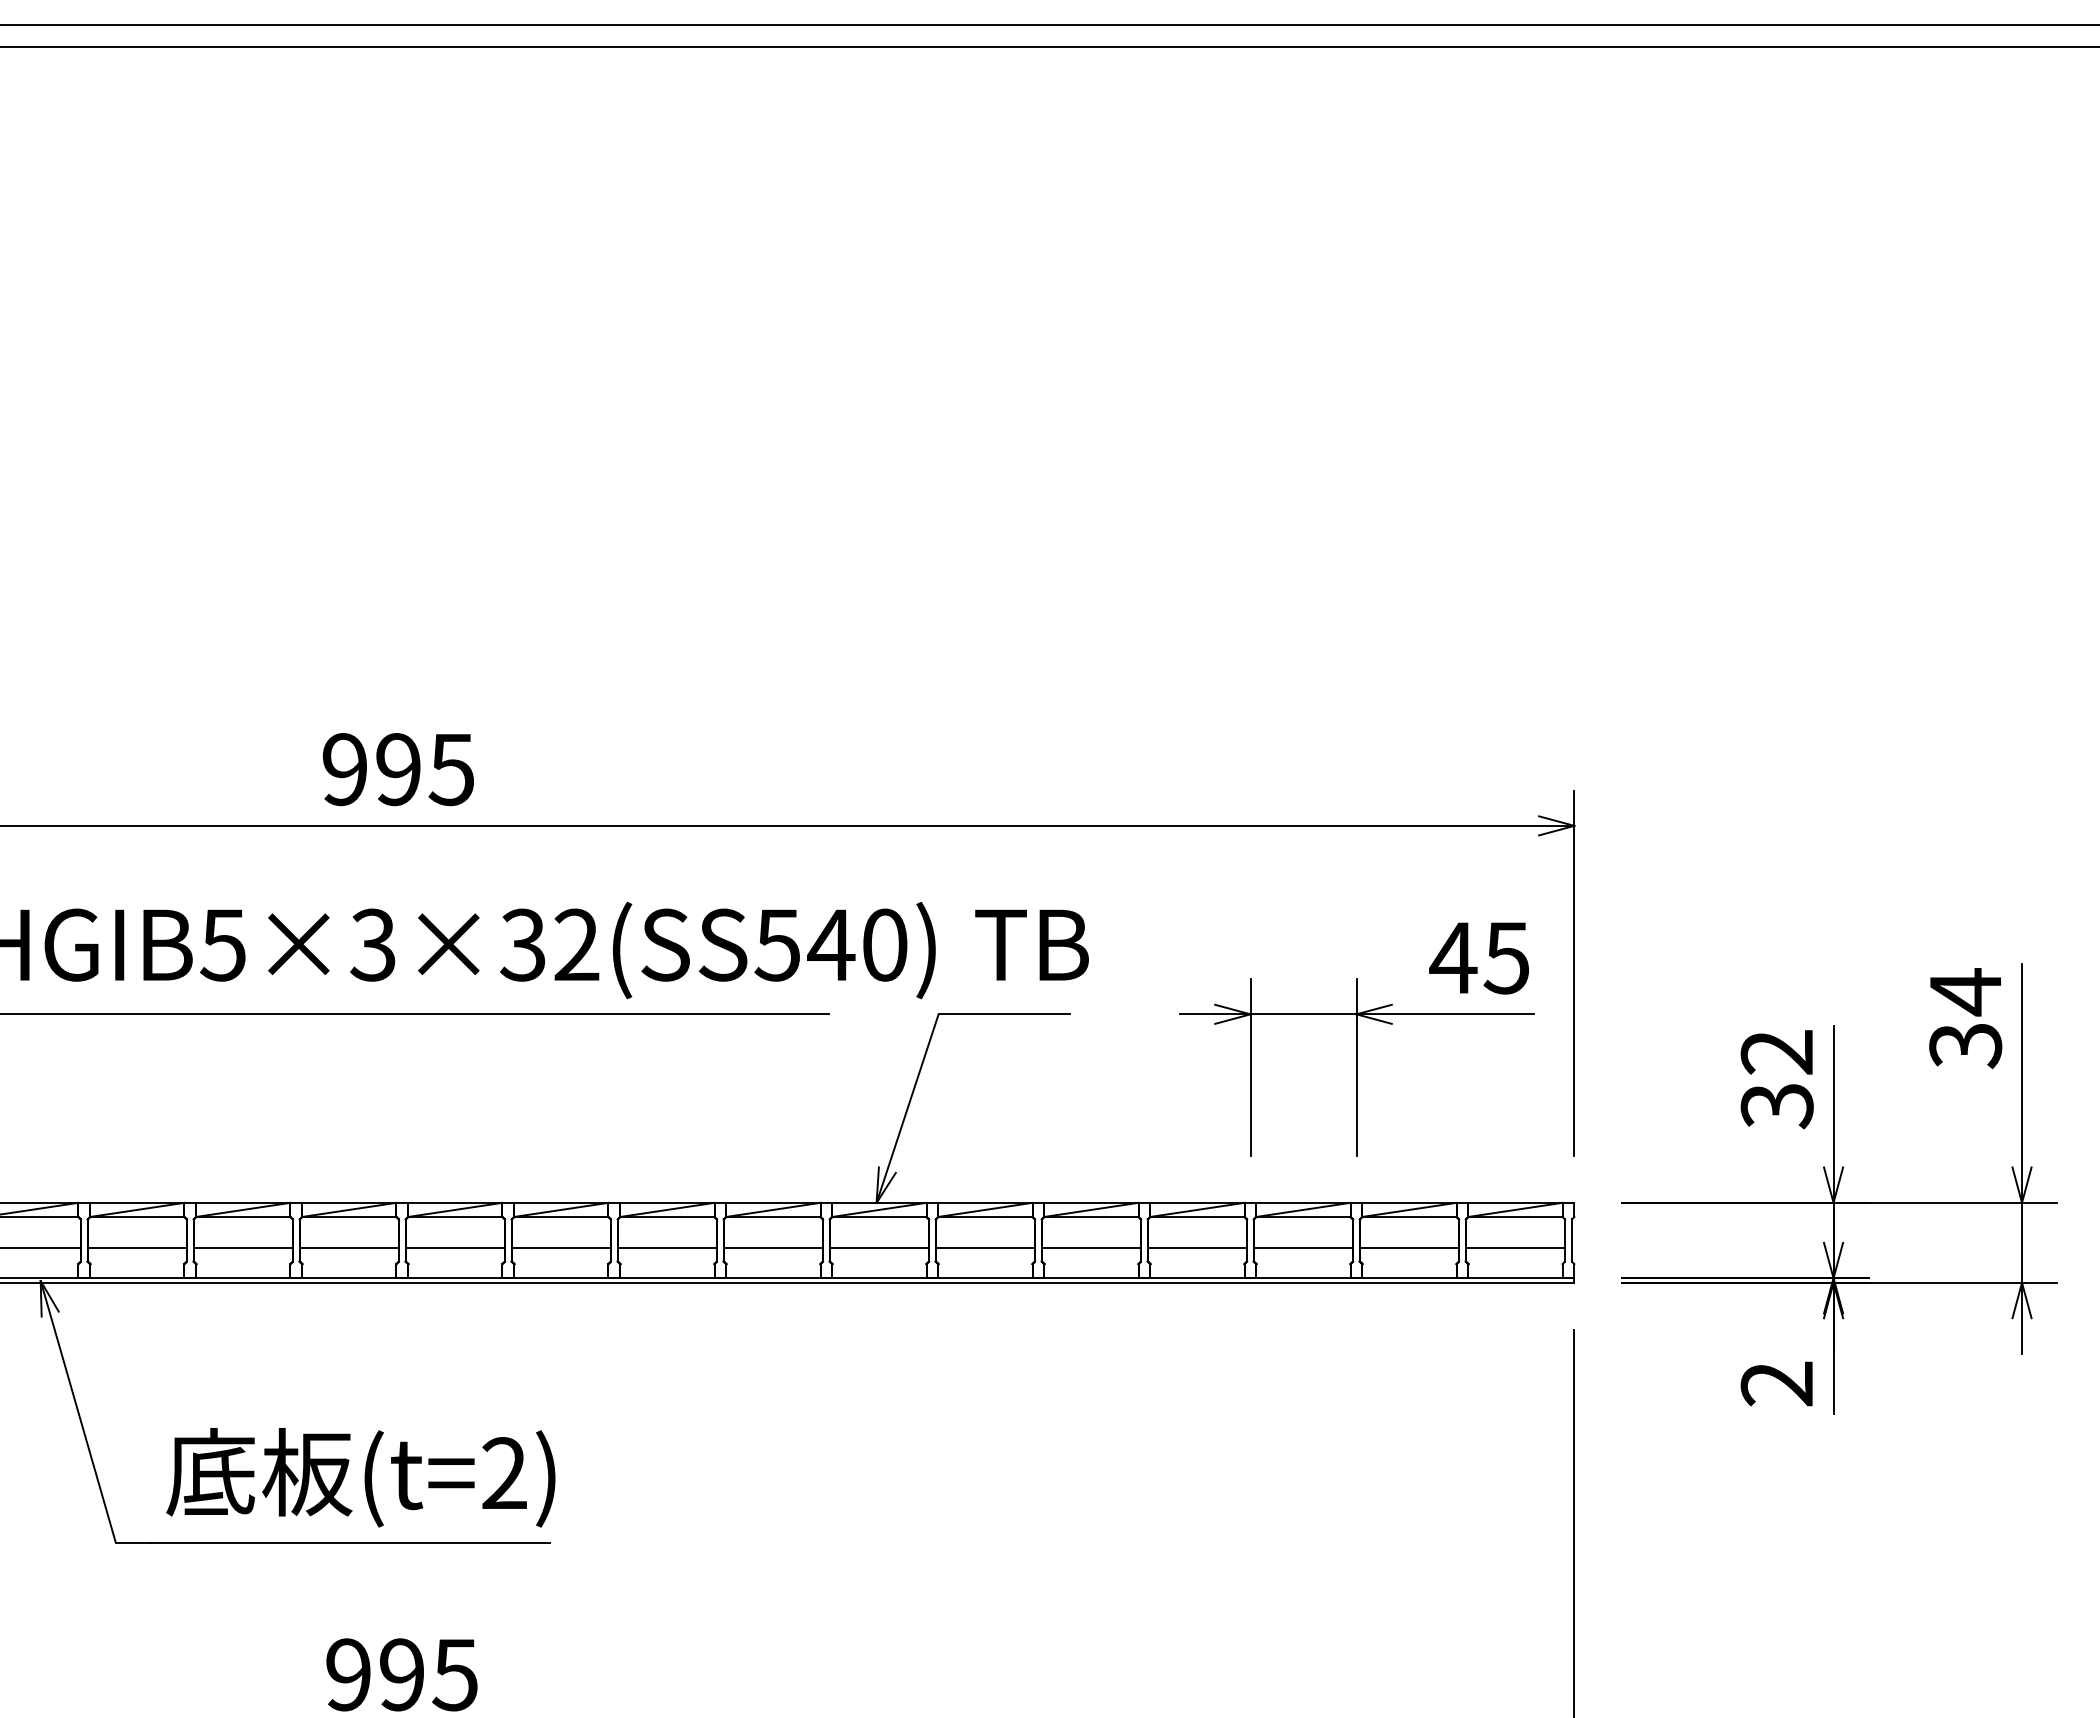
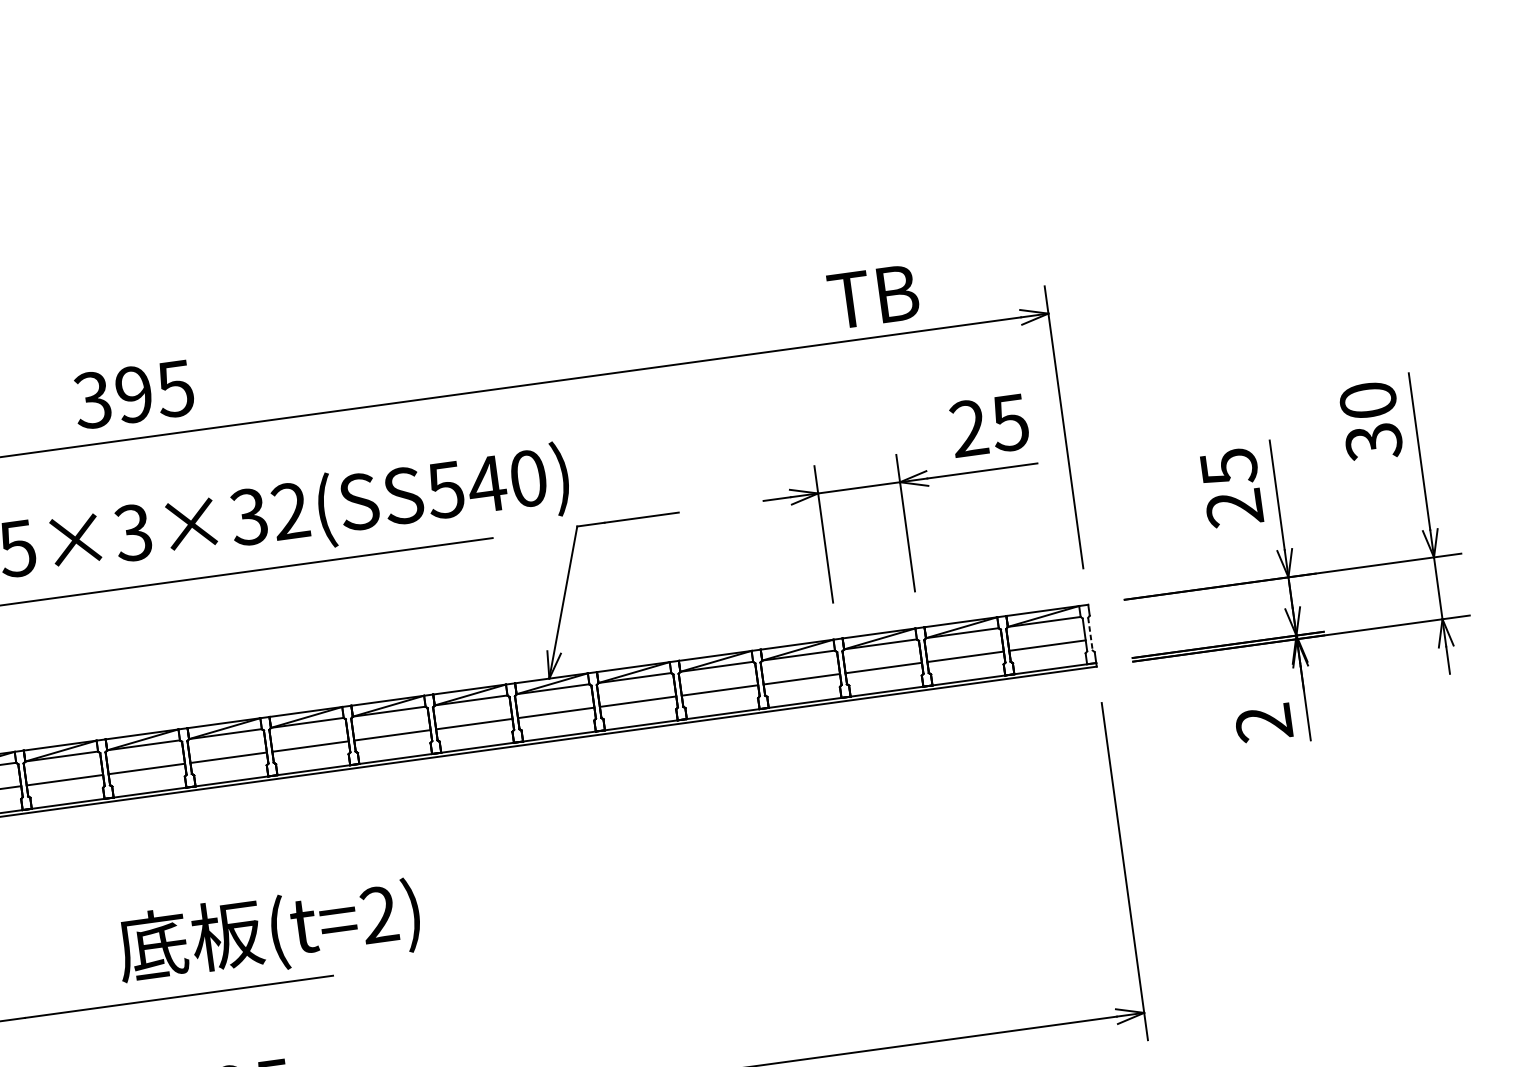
text: (343, 769) -> (91, 400), 995 -> 395
text: (1031, 944) -> (873, 296), moved
text: (1453, 957) -> (968, 428), 45 -> 25
text: (1965, 992) -> (1368, 400), 34 -> 30
text: (1776, 1079) -> (1231, 488), 32 -> 25
line: (1571, 1241) -> (1090, 634), solid -> dashed
text: (360, 1477) -> (268, 933), moved

